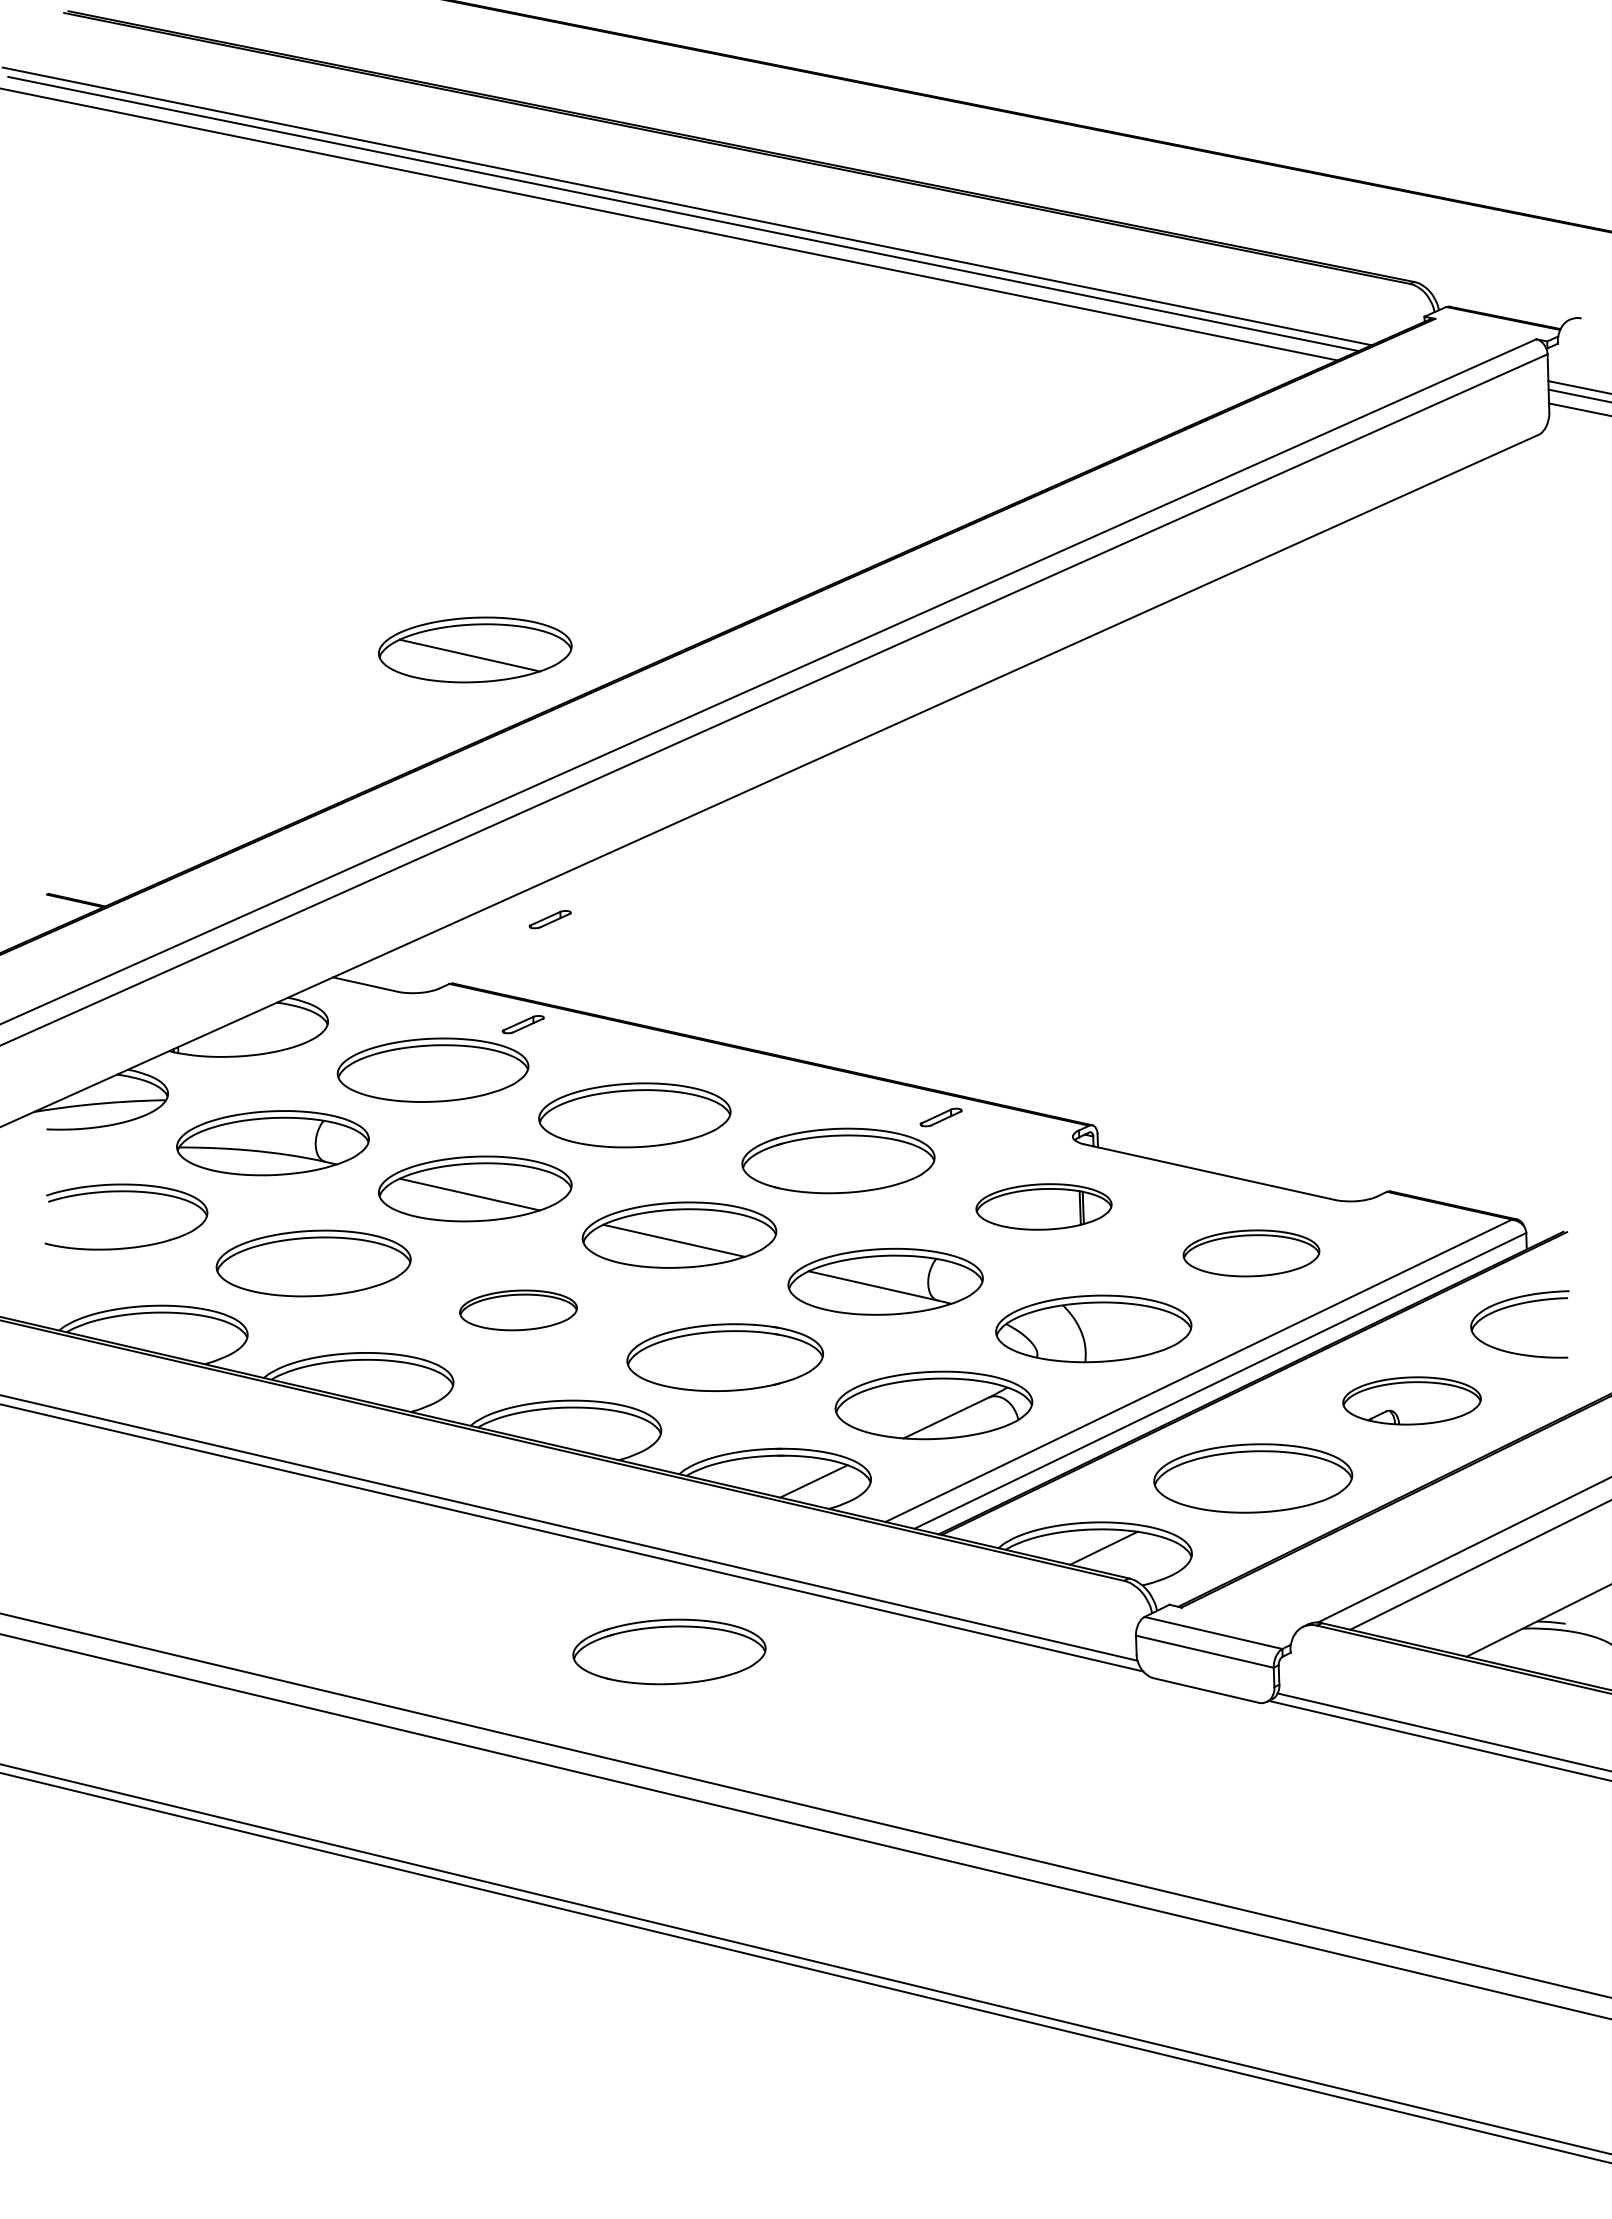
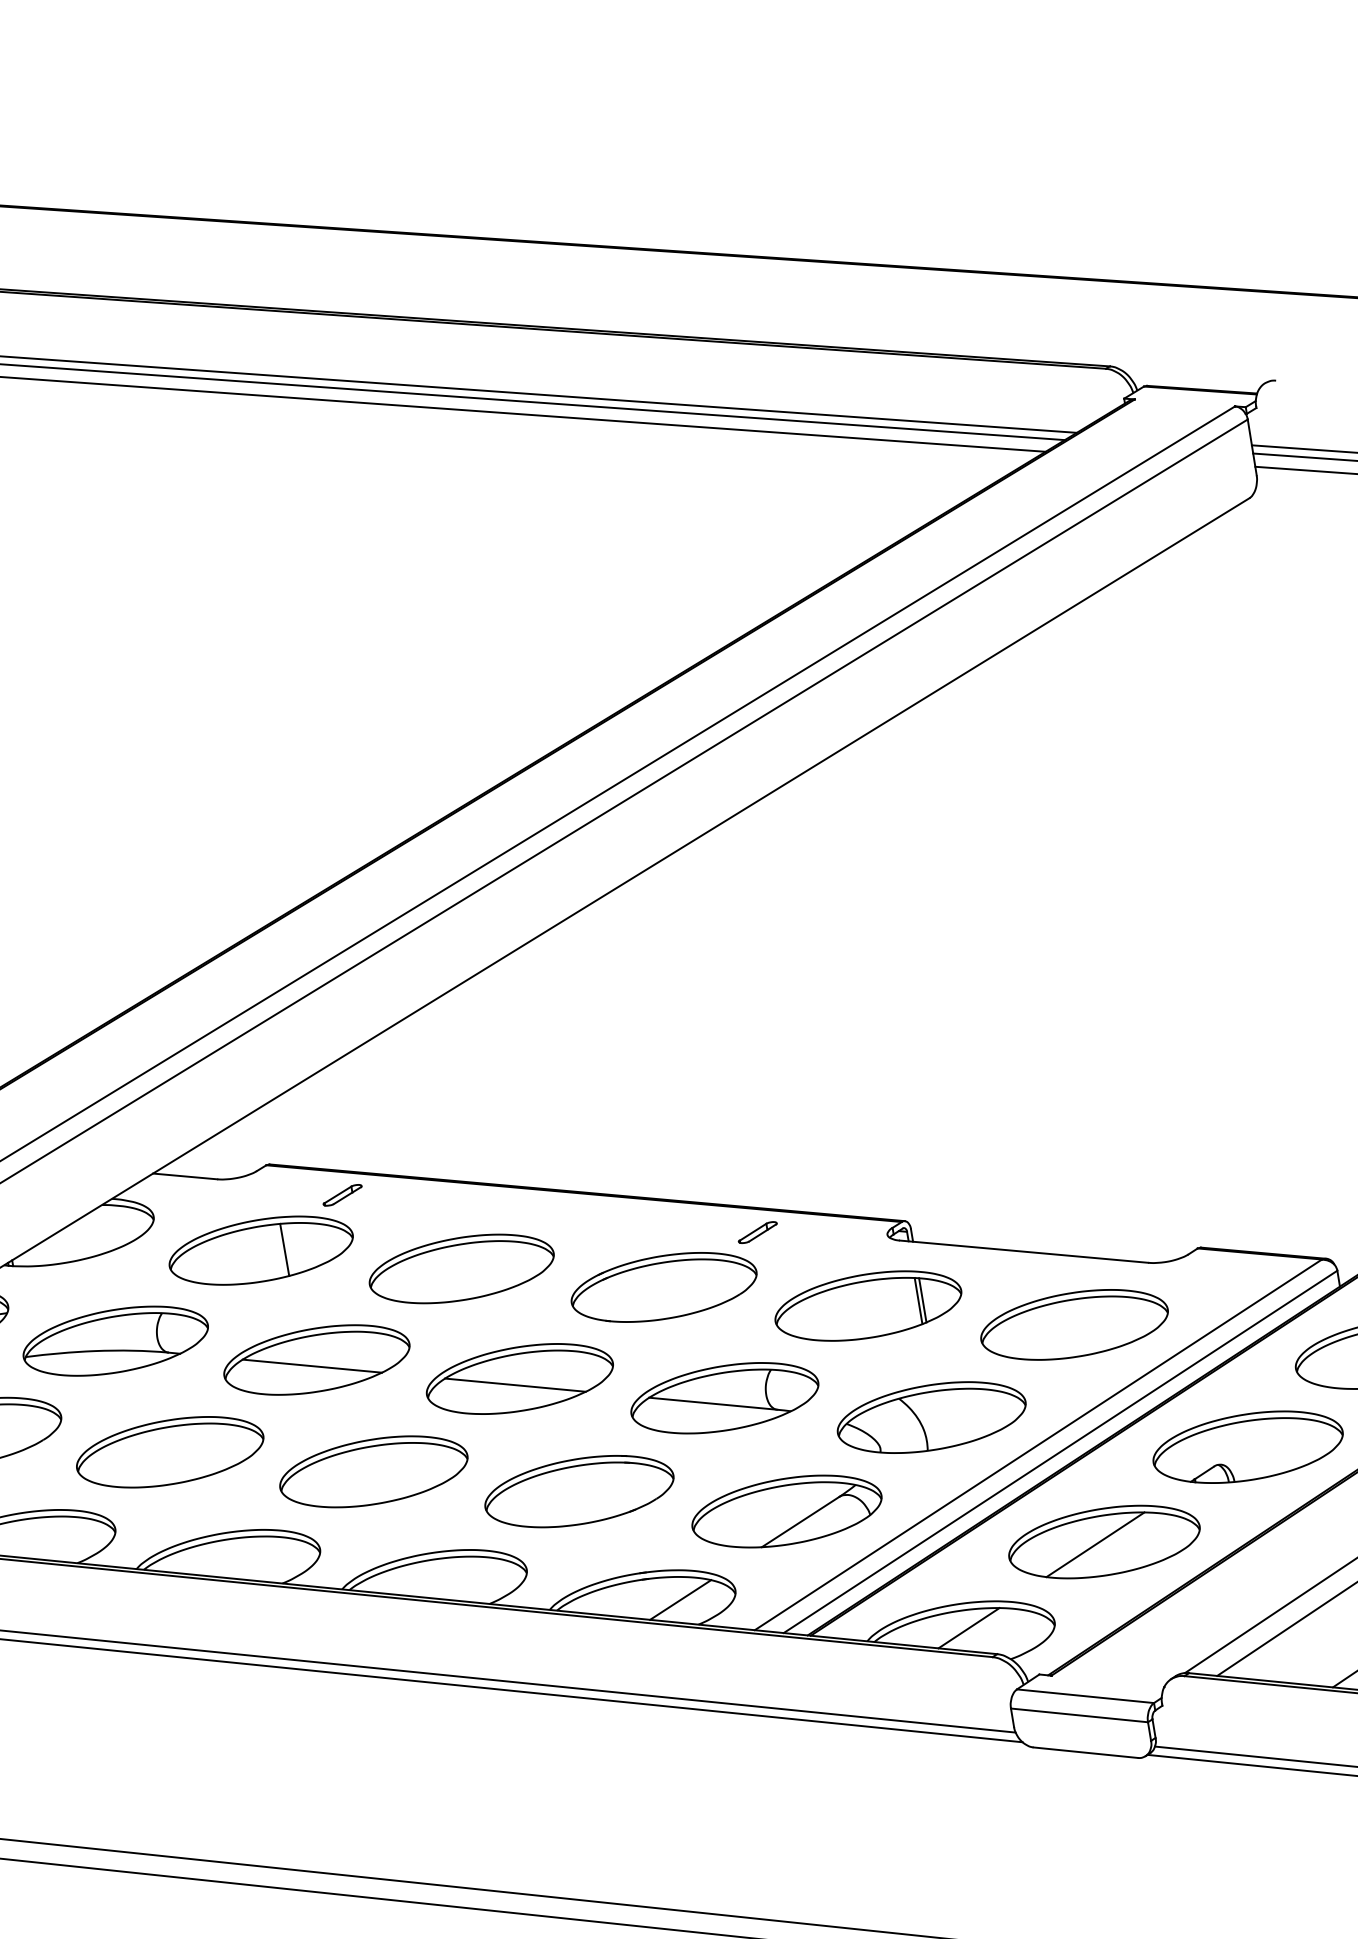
part: (475, 649) -> (249, 839), removed
part: (549, 919) -> (354, 1090), removed
line: (456, 1072) -> (284, 1249), added
part: (1043, 1206) -> (867, 1305), size x1.43
part: (1251, 1253) -> (1074, 1325), size x1.43
part: (518, 1310) -> (373, 1471), size x1.67
part: (1411, 1400) -> (1247, 1446), size x1.43
line: (1243, 1479) -> (1095, 1544), added
part: (669, 1651) -> (562, 1782), removed

